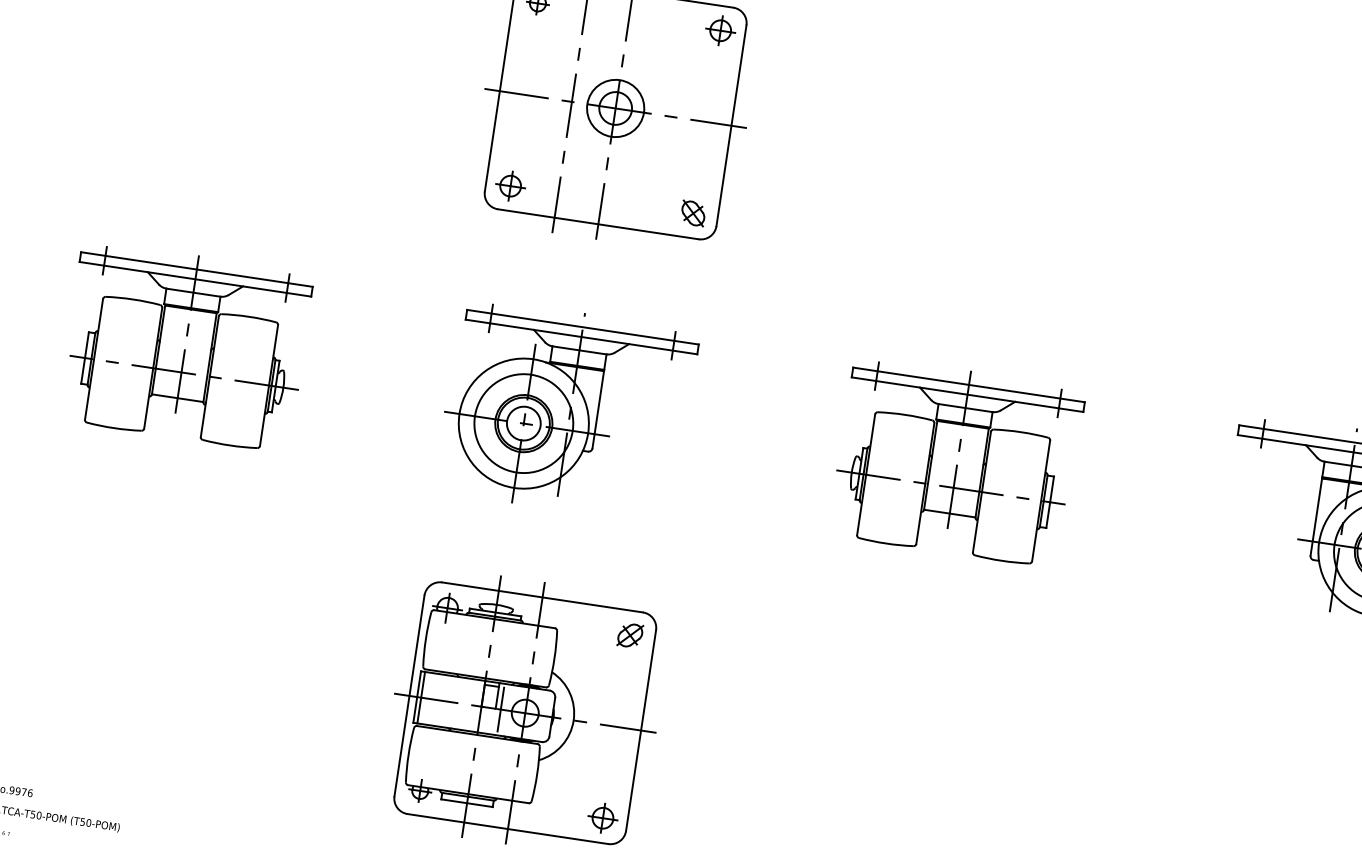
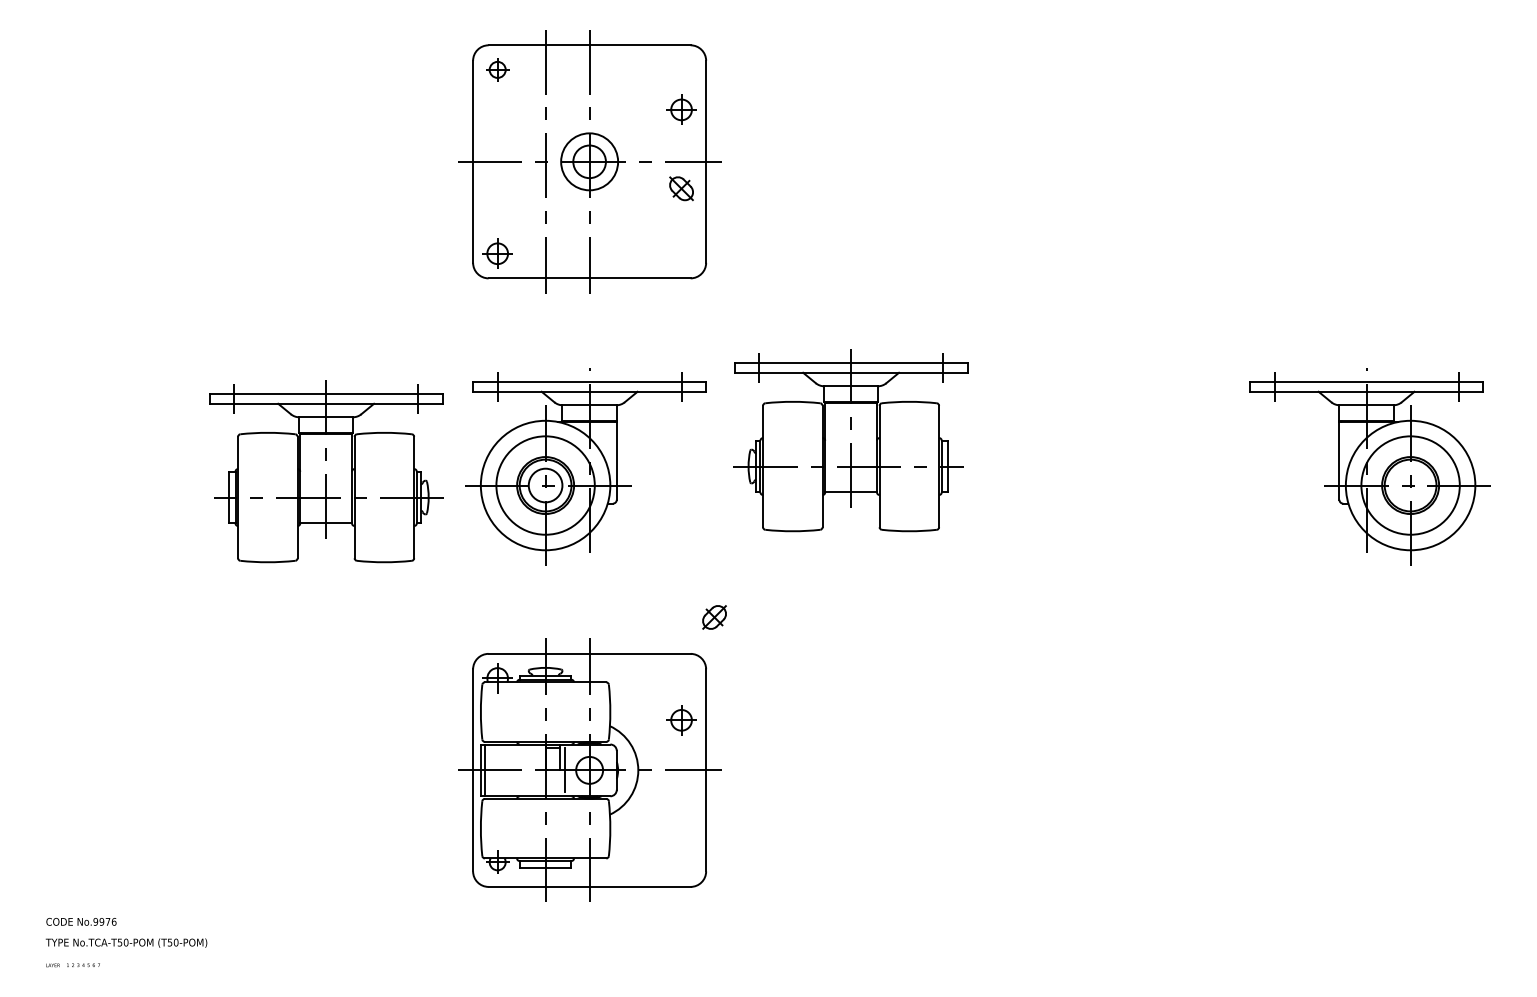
part: (720, 30) -> (681, 109), moved
part: (693, 213) -> (681, 188), moved
part: (185, 346) -> (326, 471), moved
part: (956, 461) -> (850, 440), moved
part: (630, 635) -> (714, 617), moved
part: (602, 818) -> (681, 720), moved

